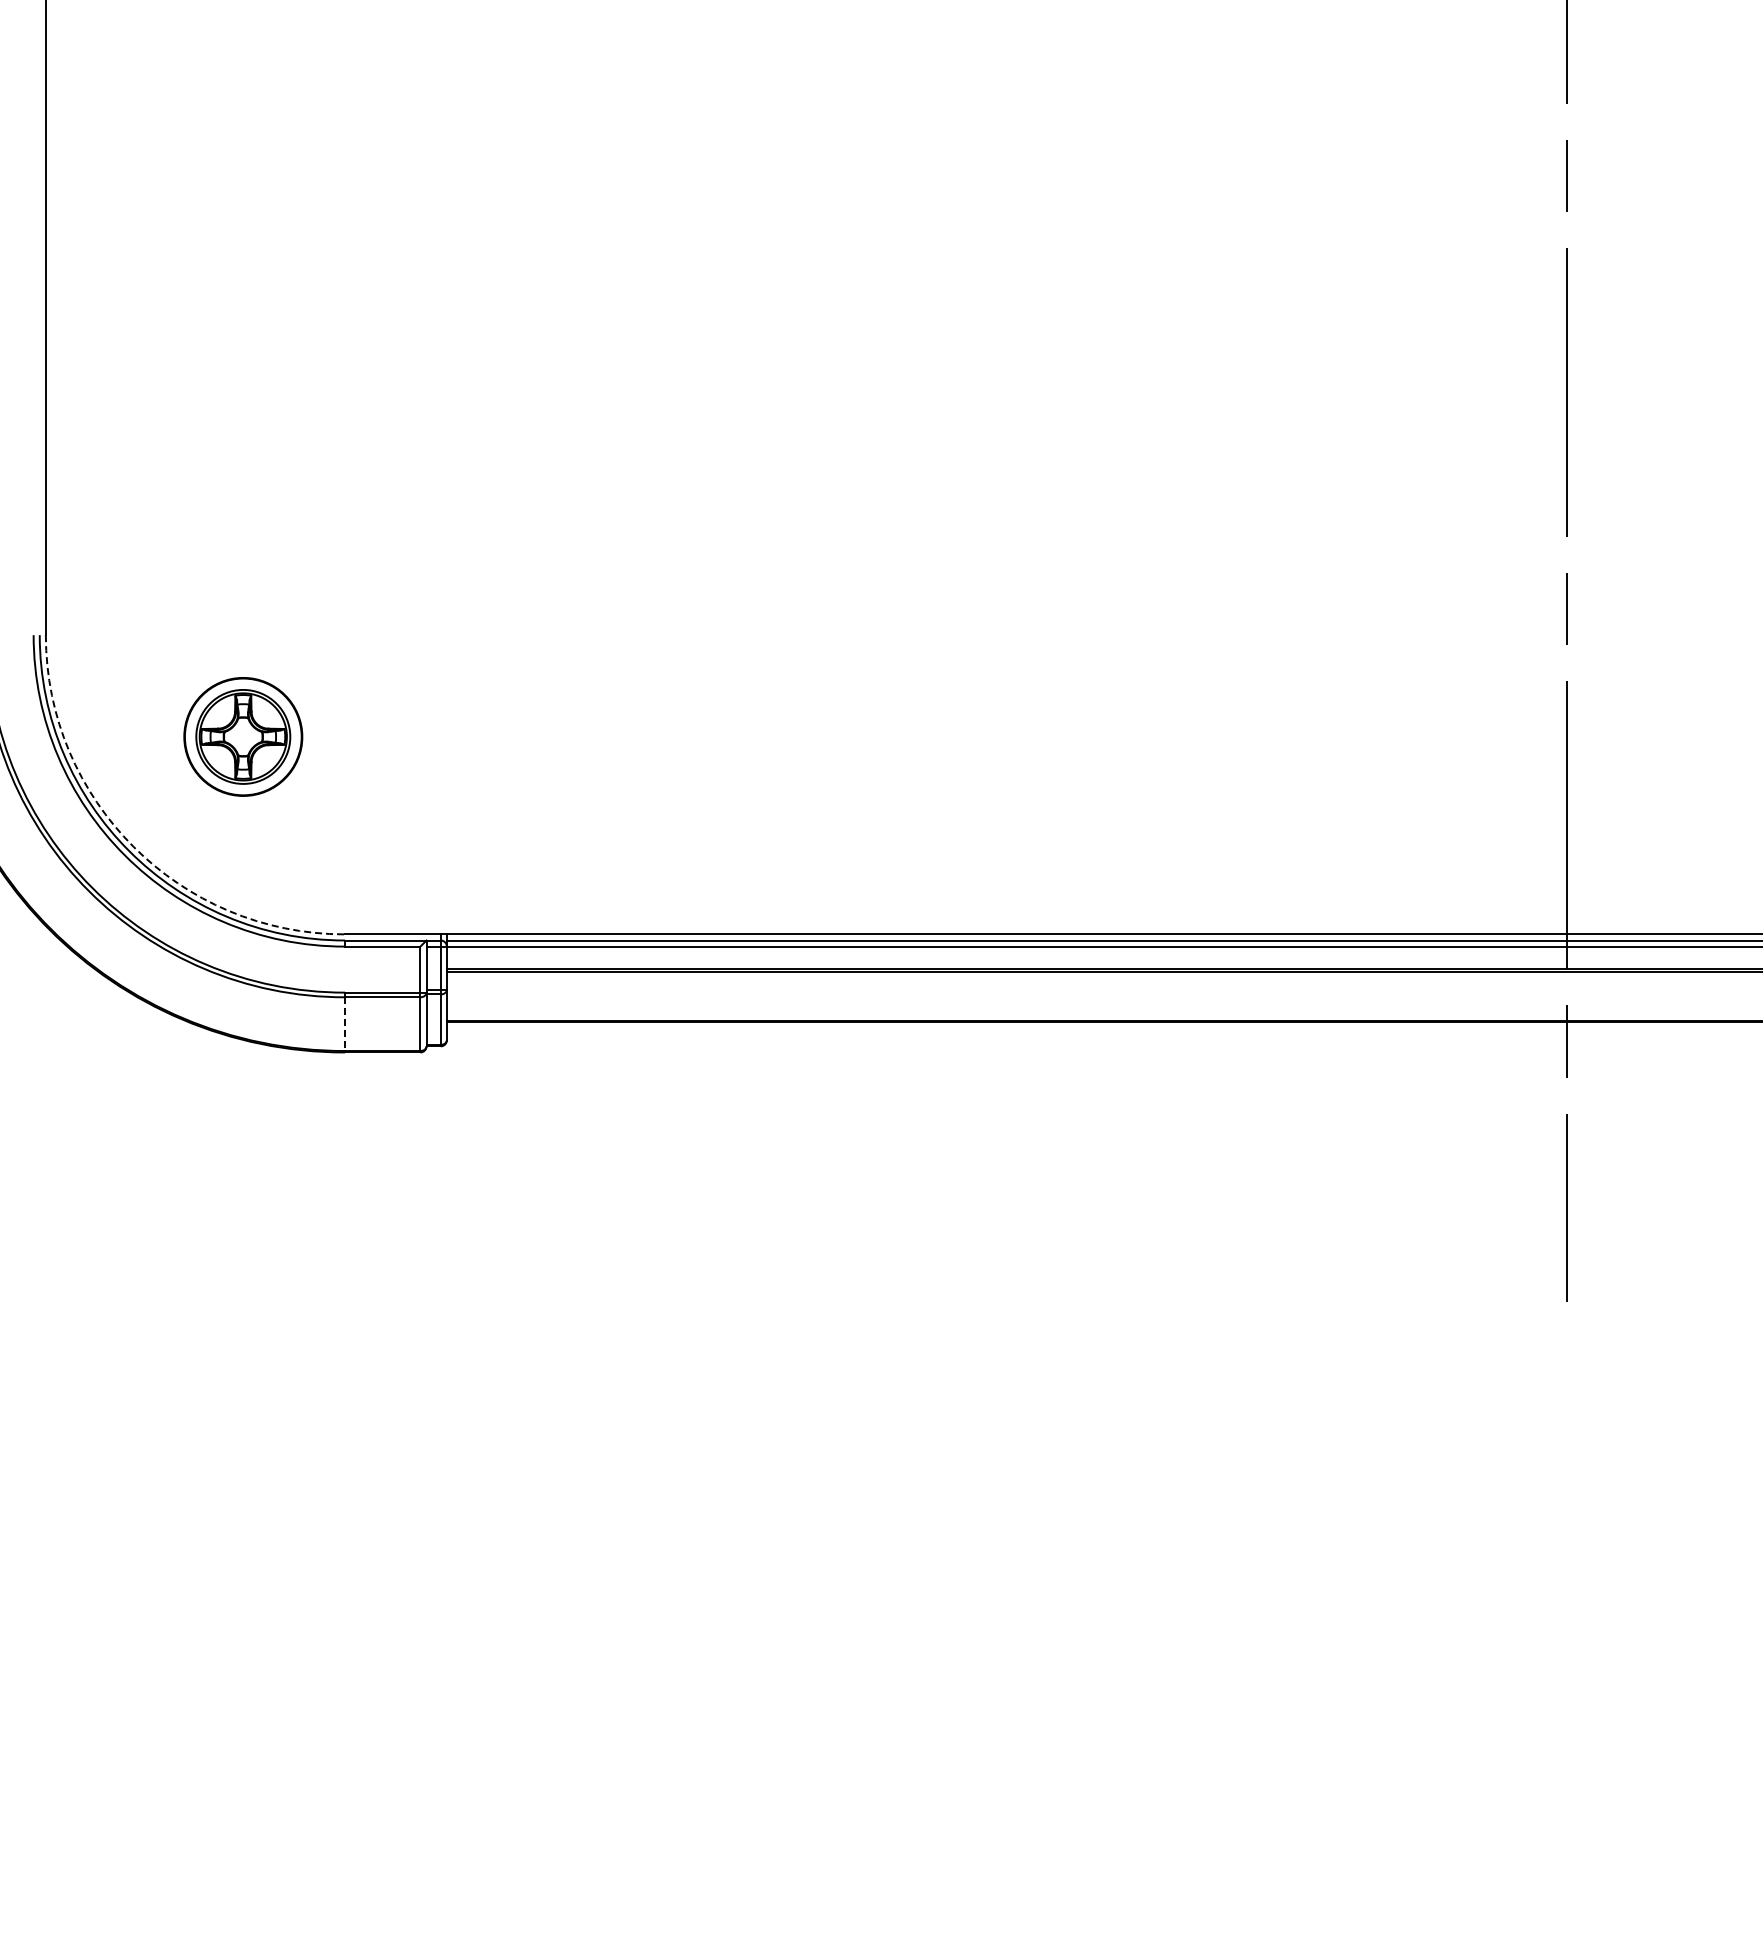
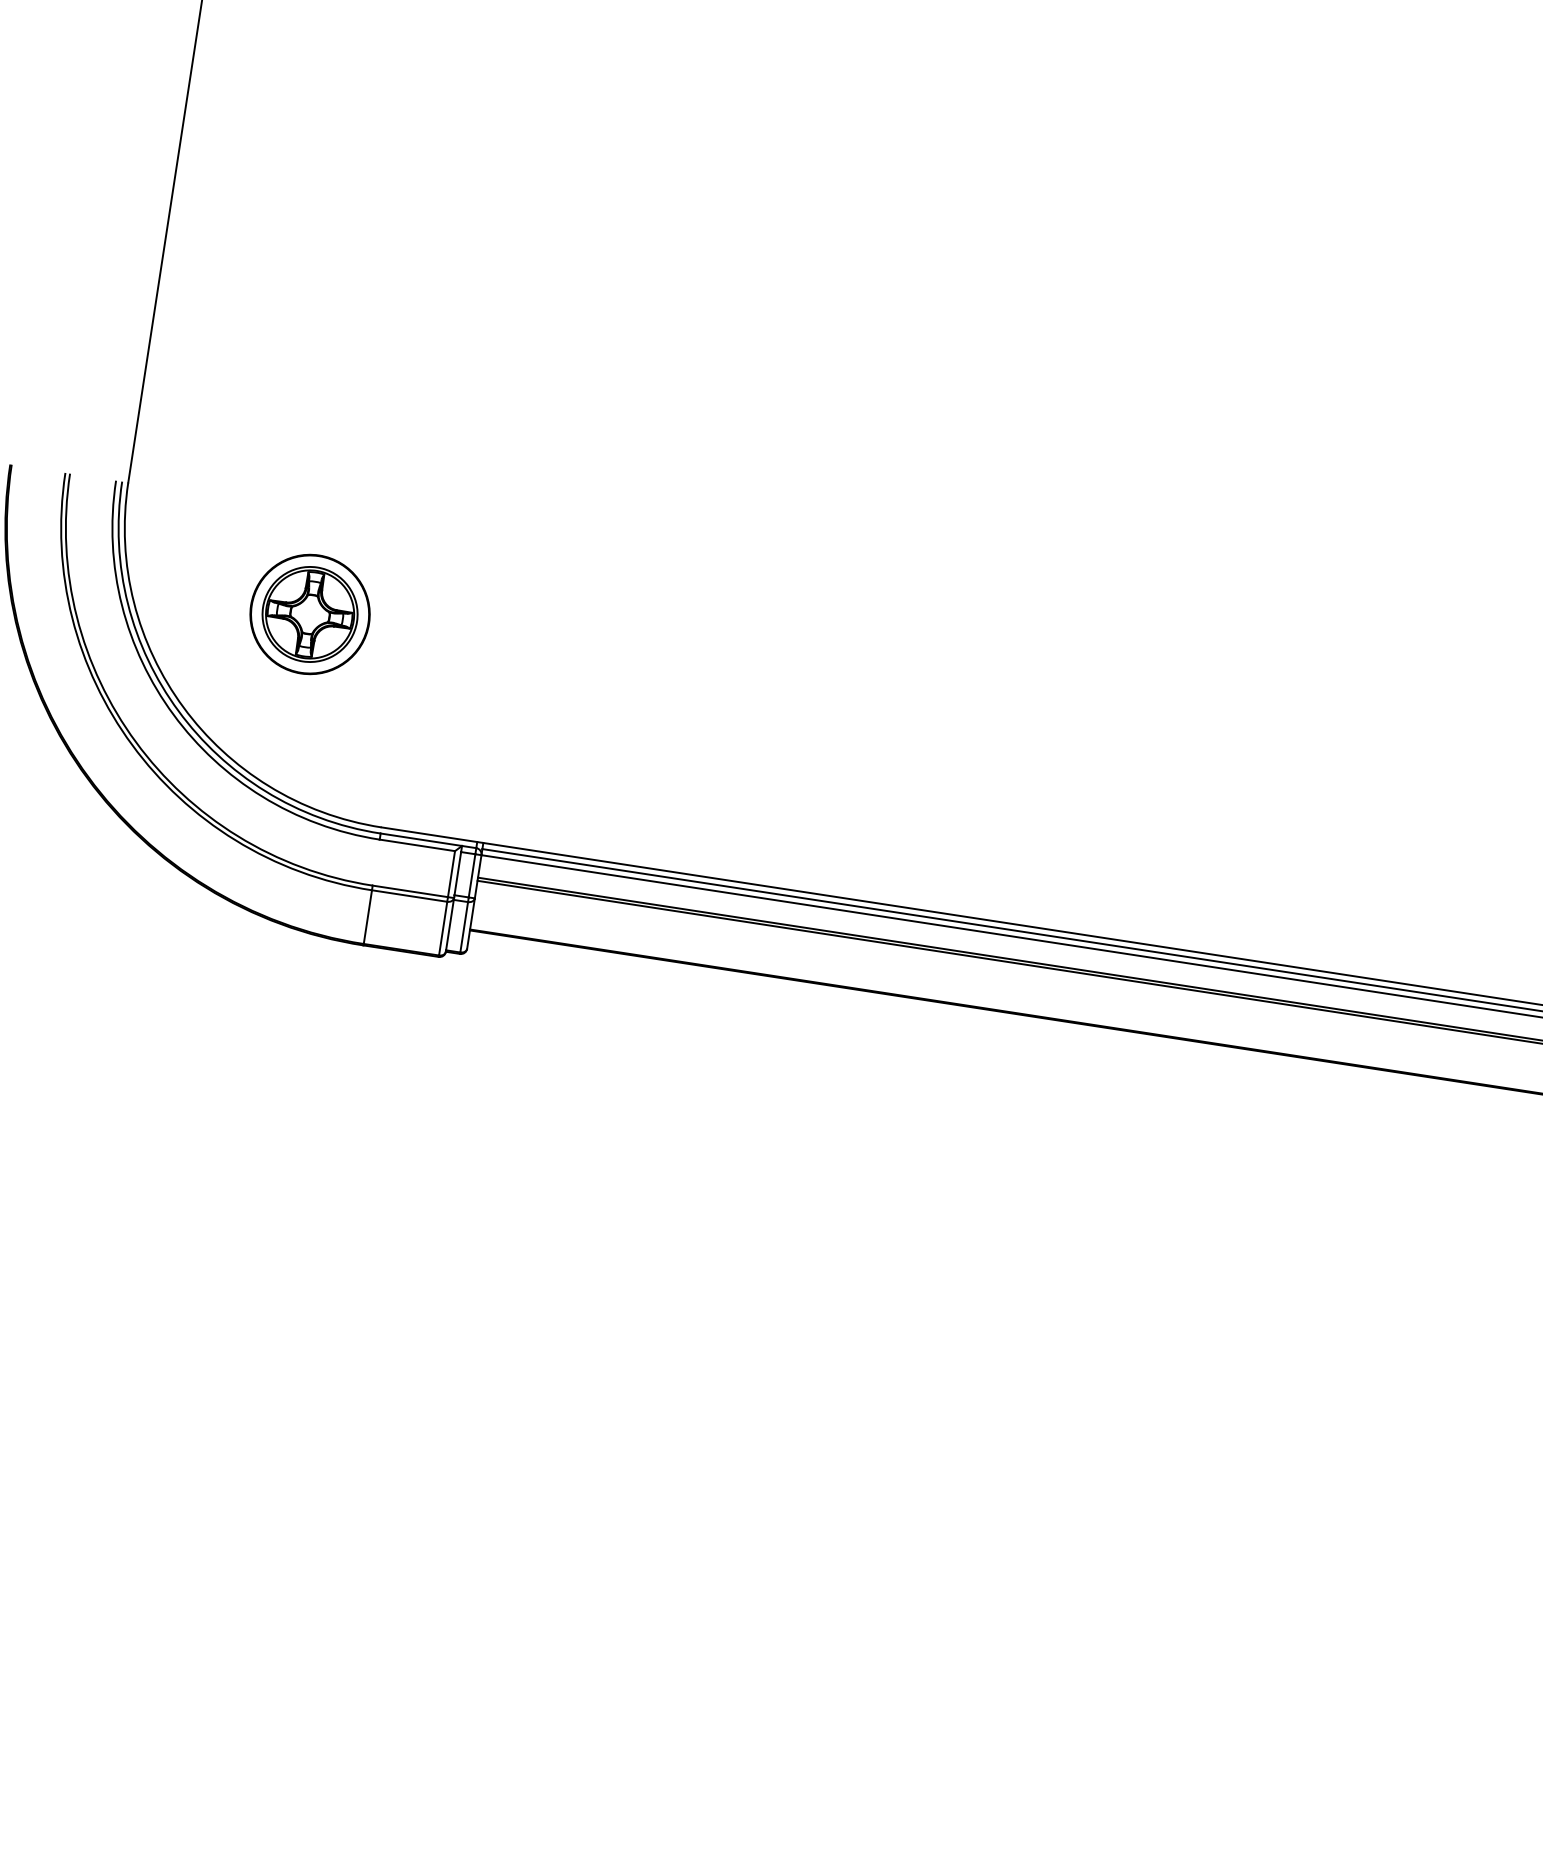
arc: (133, 846) -> (183, 707), dashed -> solid
line: (345, 1024) -> (368, 917), dashed -> solid

